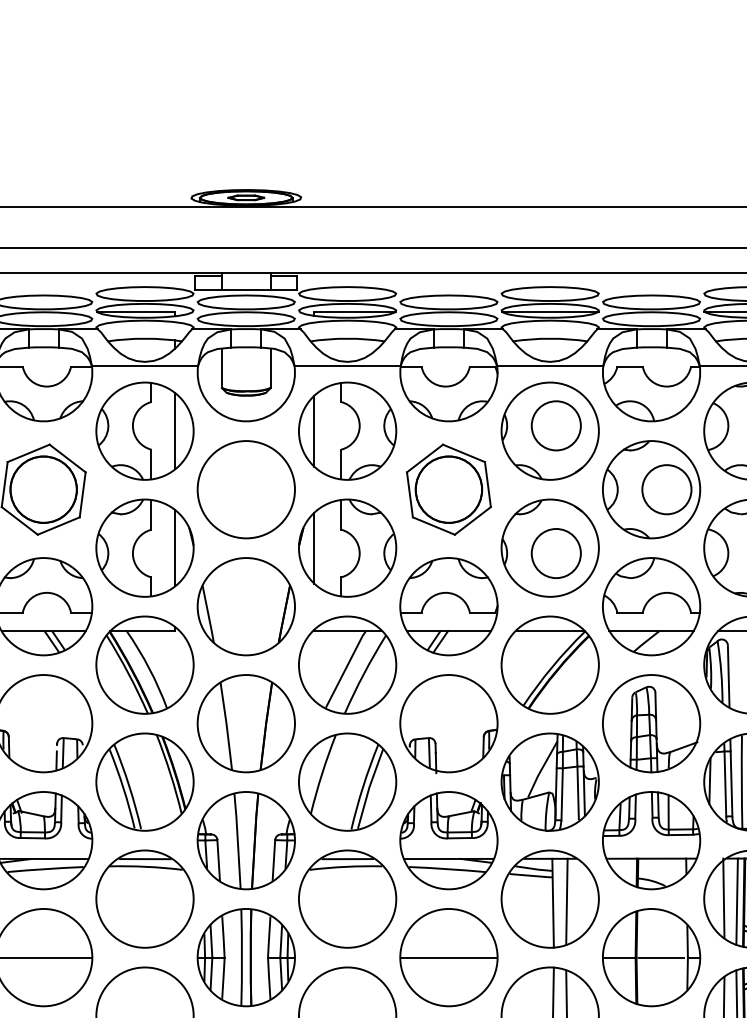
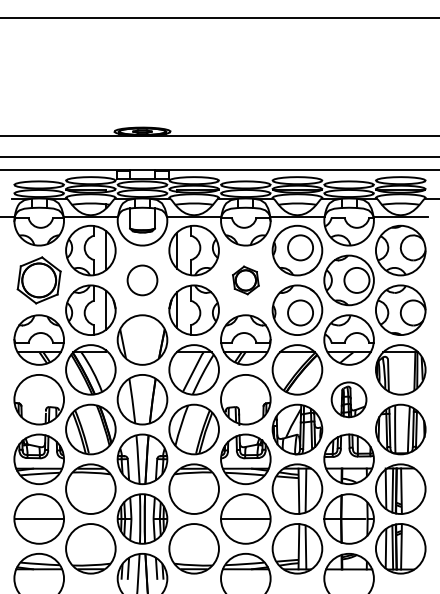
circle: (246, 489) -> (142, 280), size x0.6
part: (448, 489) -> (245, 280), size x0.6
part: (650, 723) -> (348, 399), size x0.7

